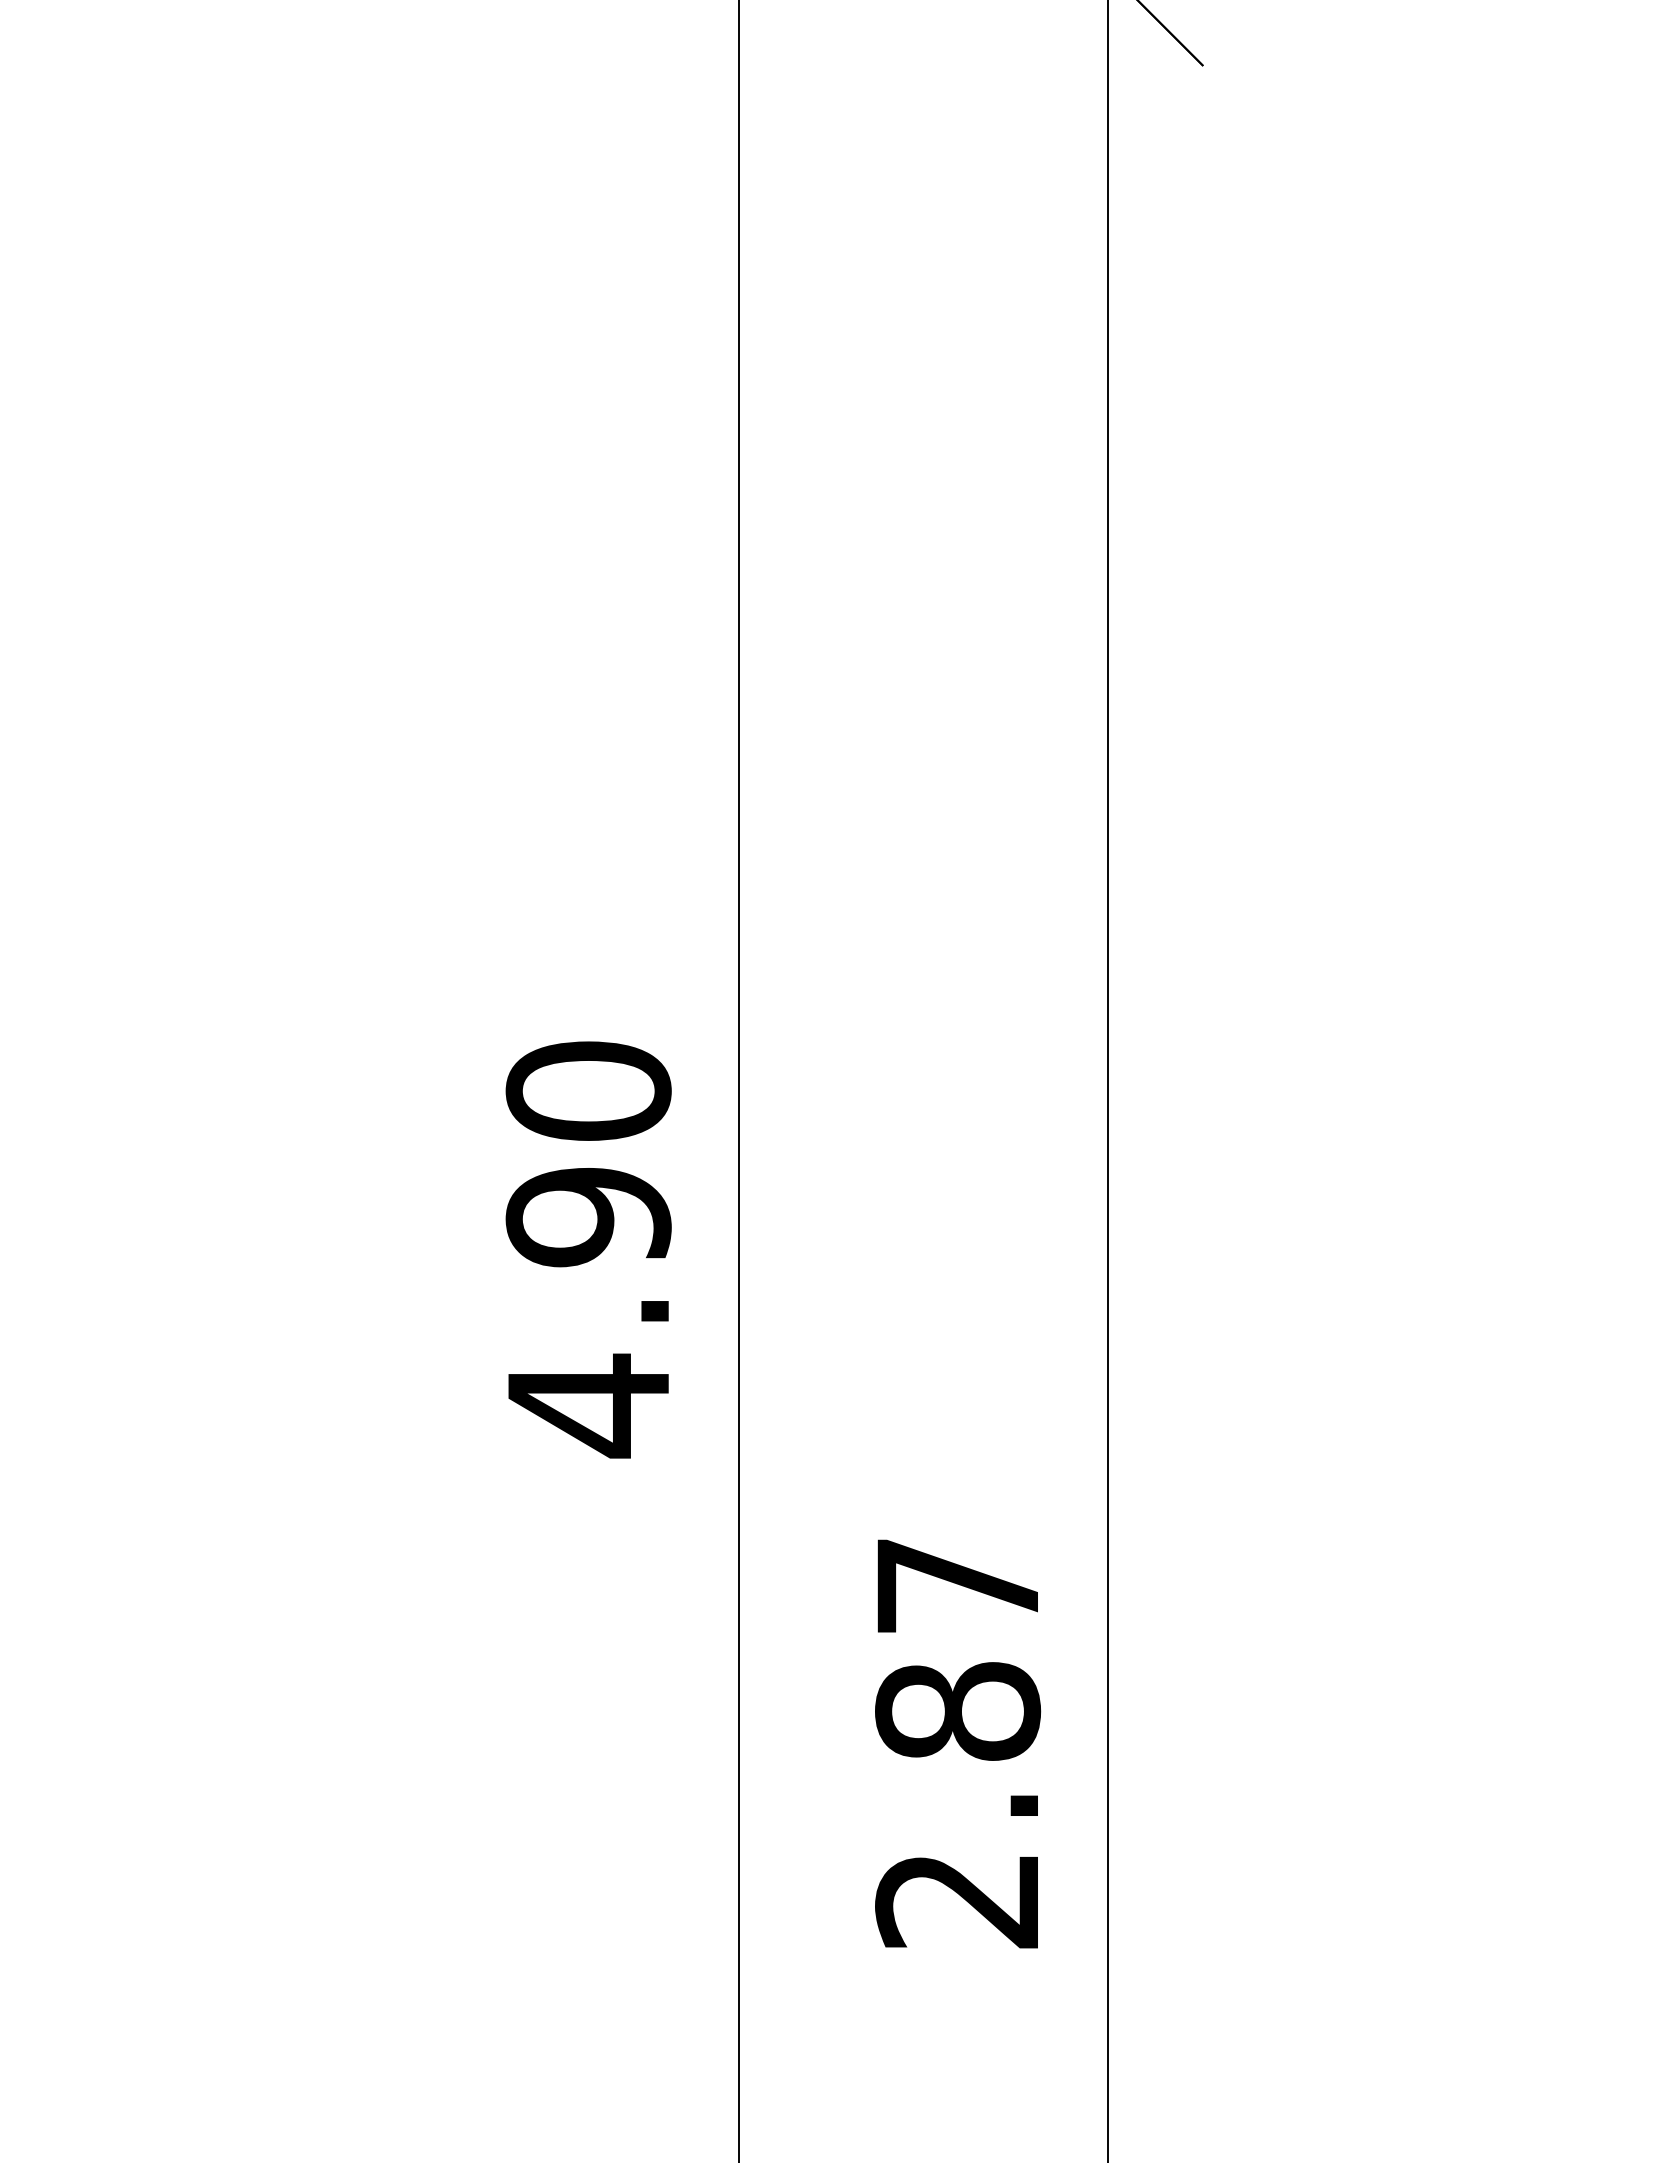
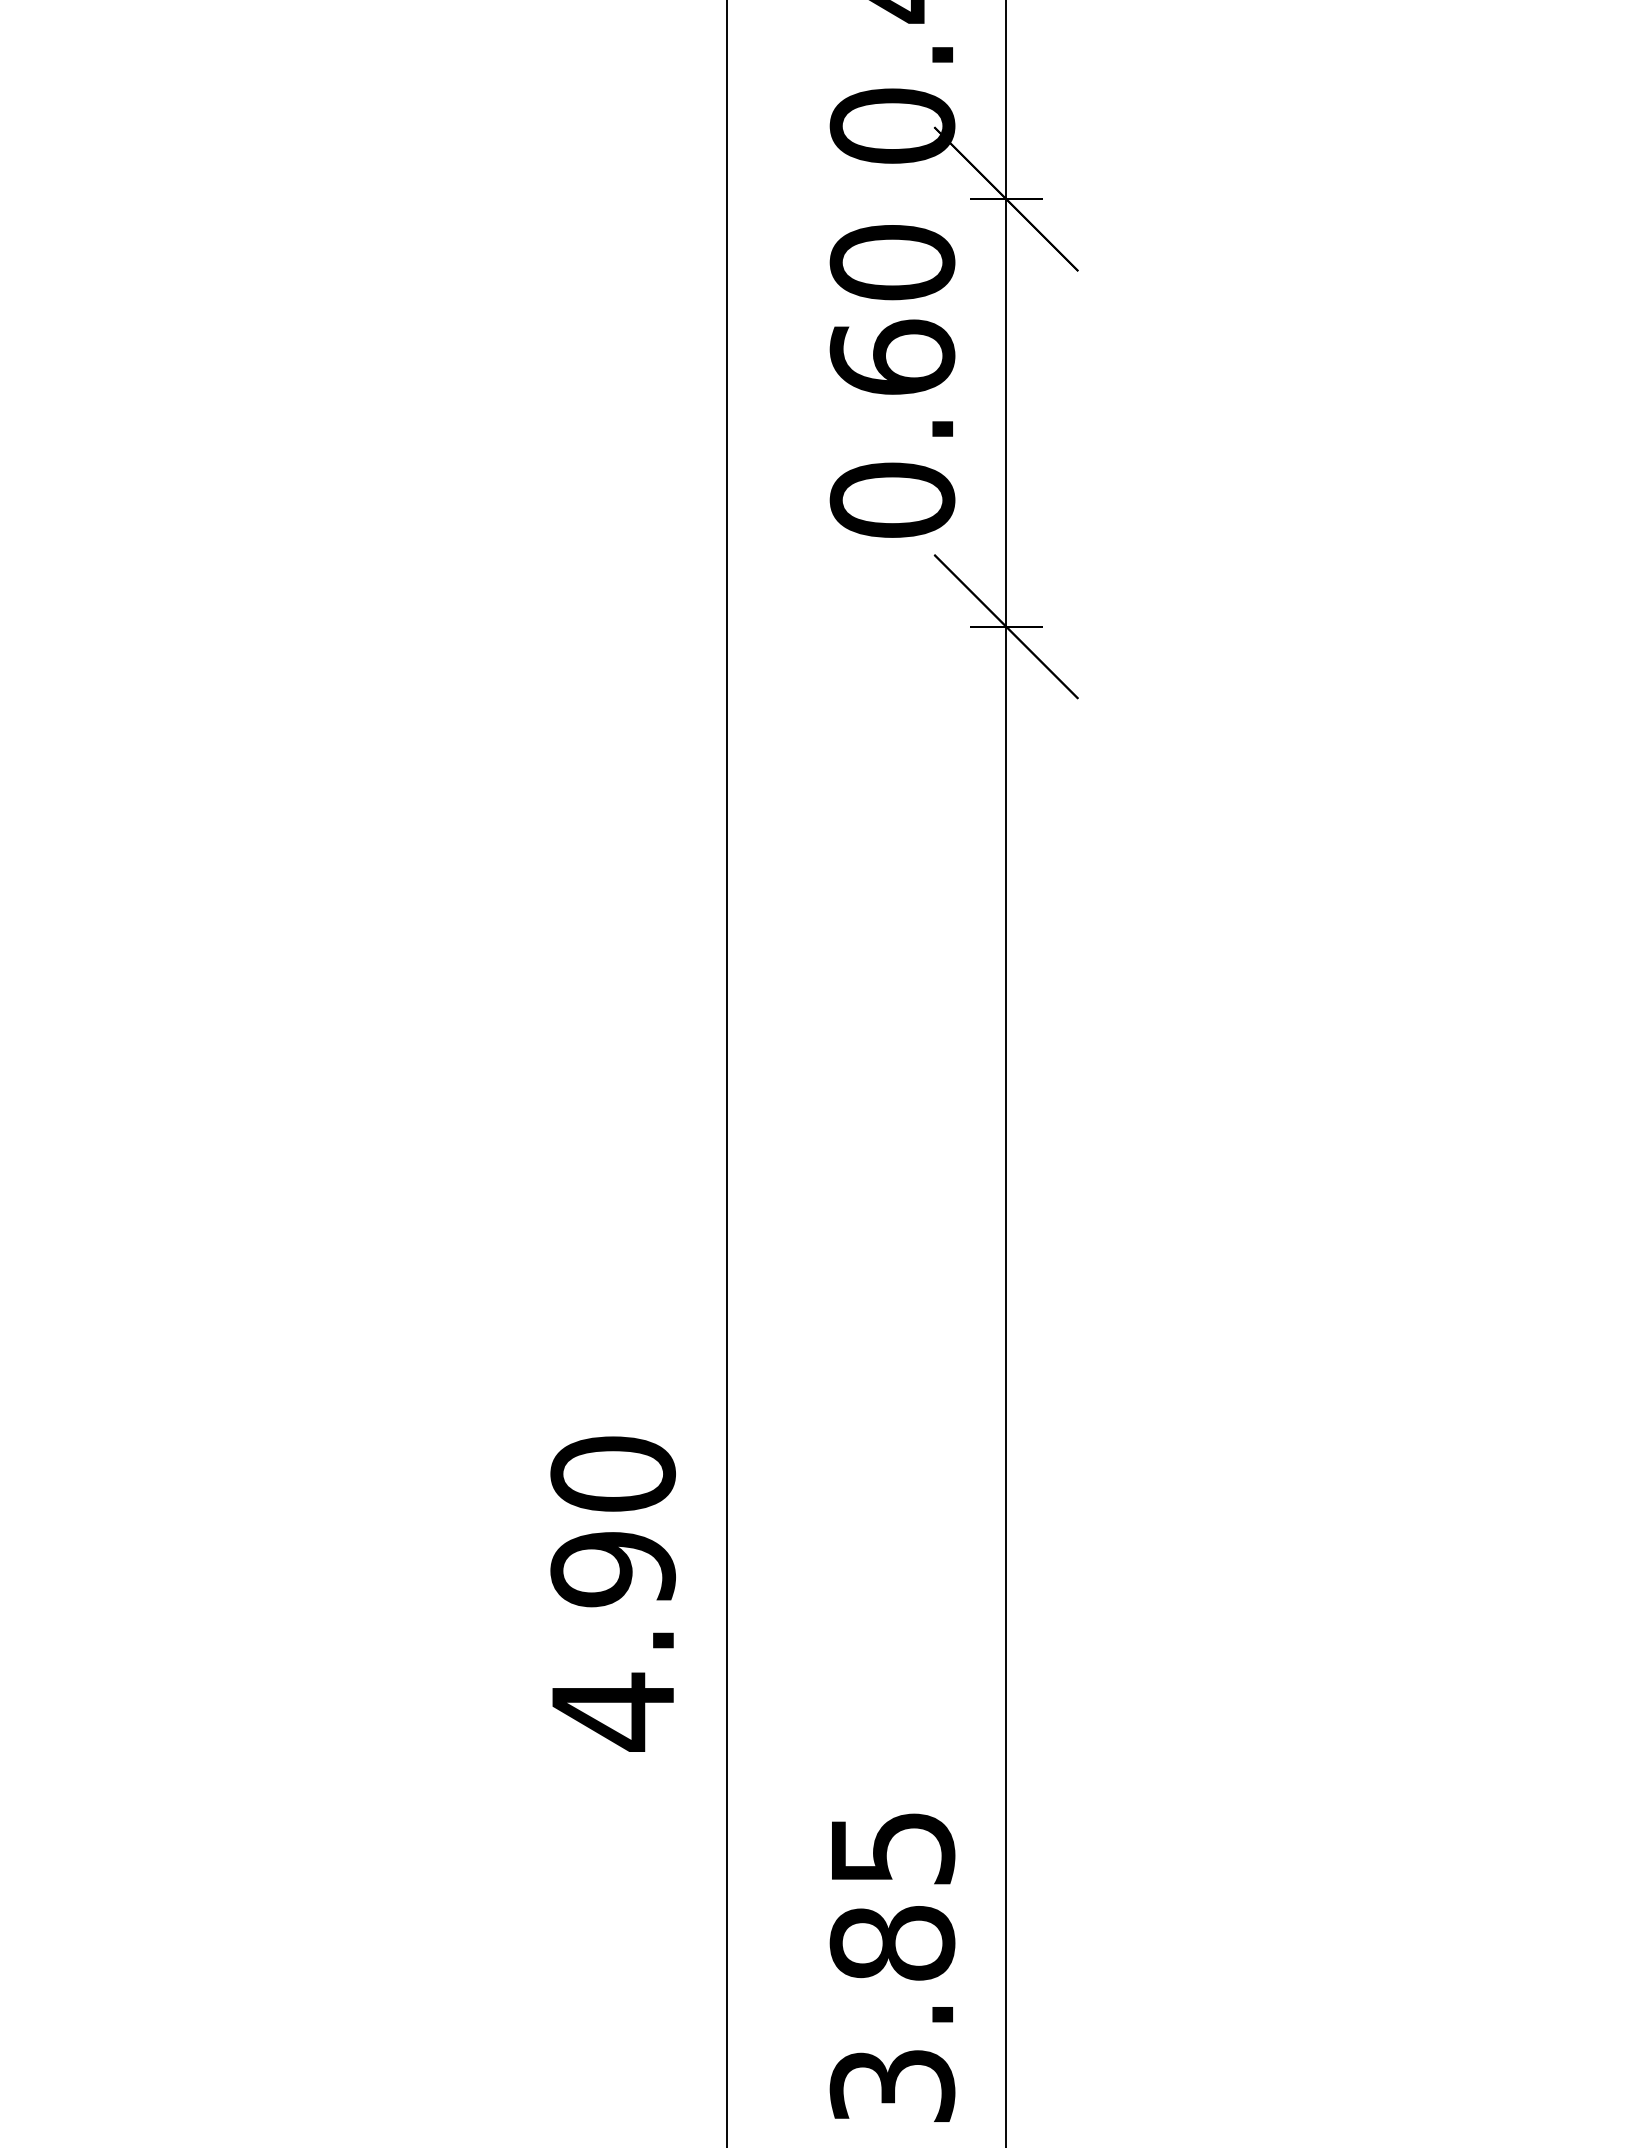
text: (957, 1743) -> (892, 1967), 2.87 -> 3.85

